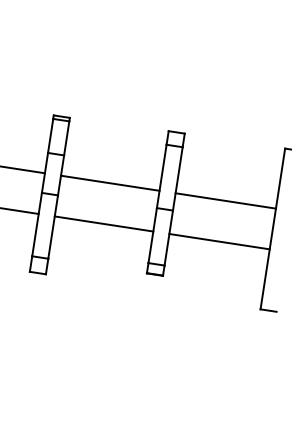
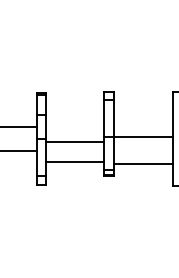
line: (110, 184) -> (75, 142), moved
line: (224, 201) -> (142, 137), moved
line: (104, 223) -> (75, 161), moved
line: (218, 240) -> (142, 163), moved

